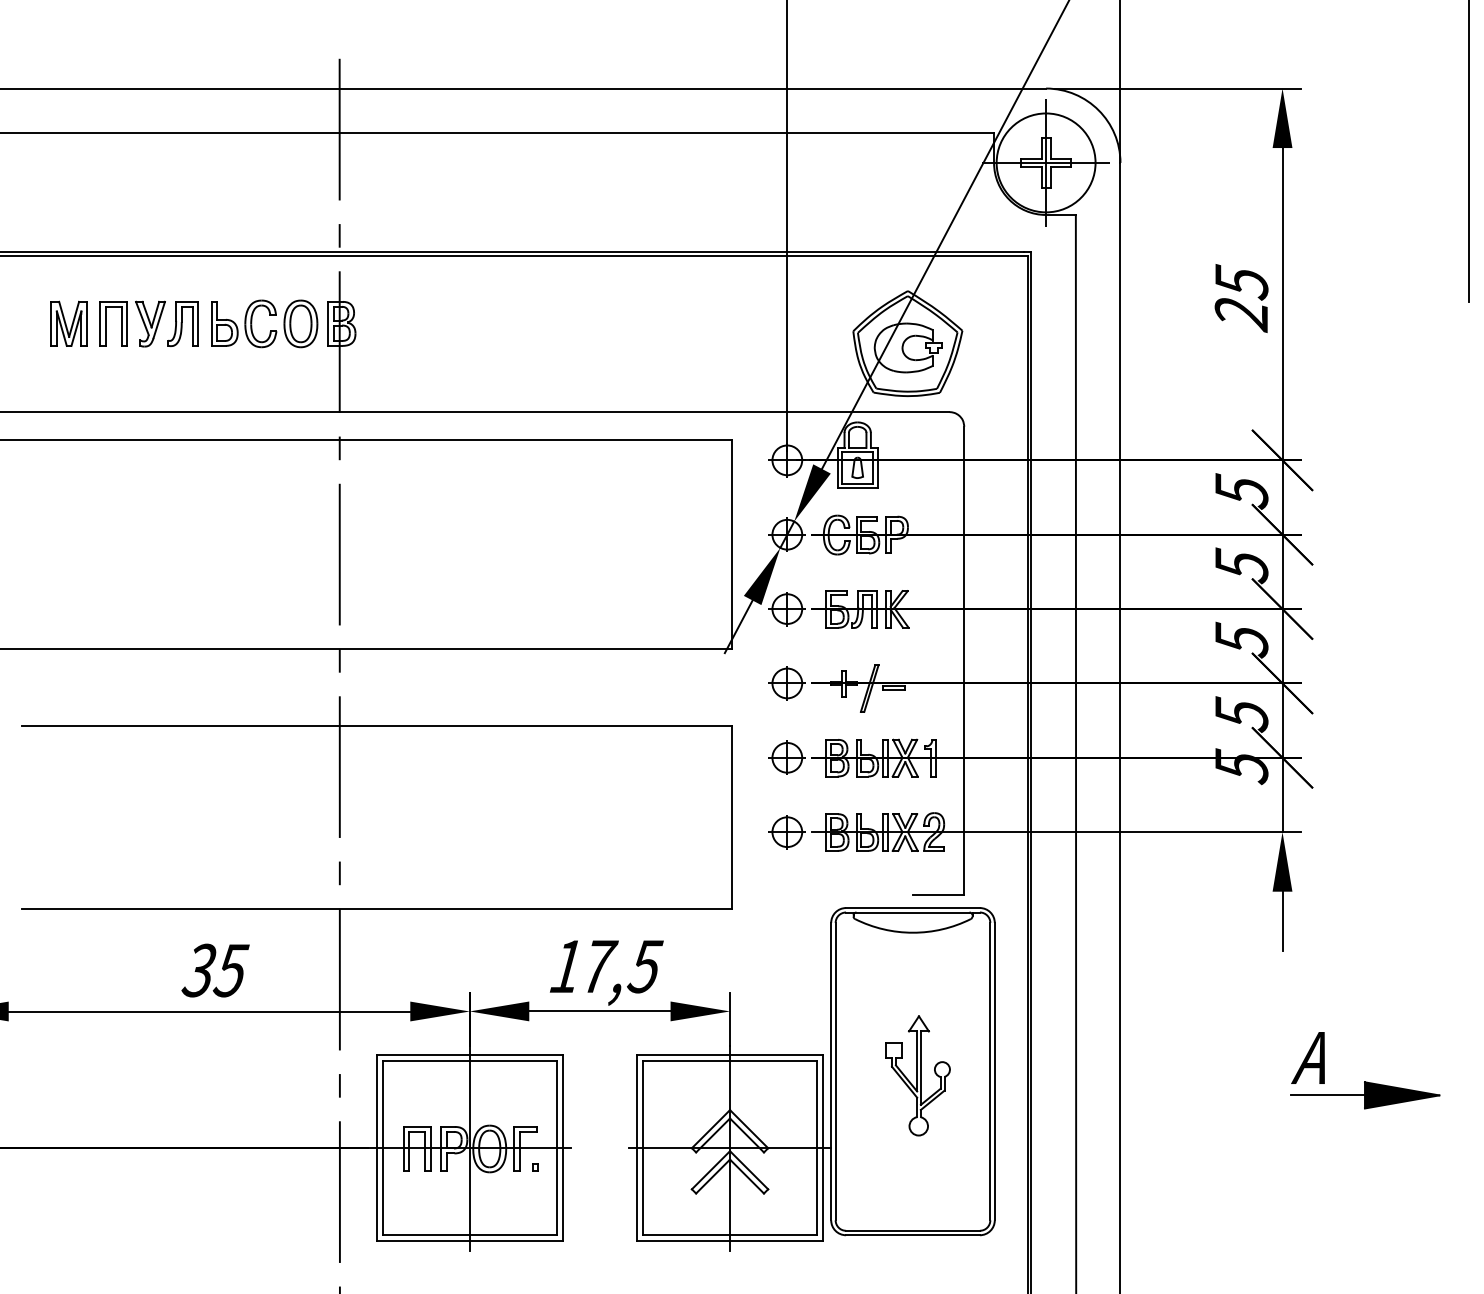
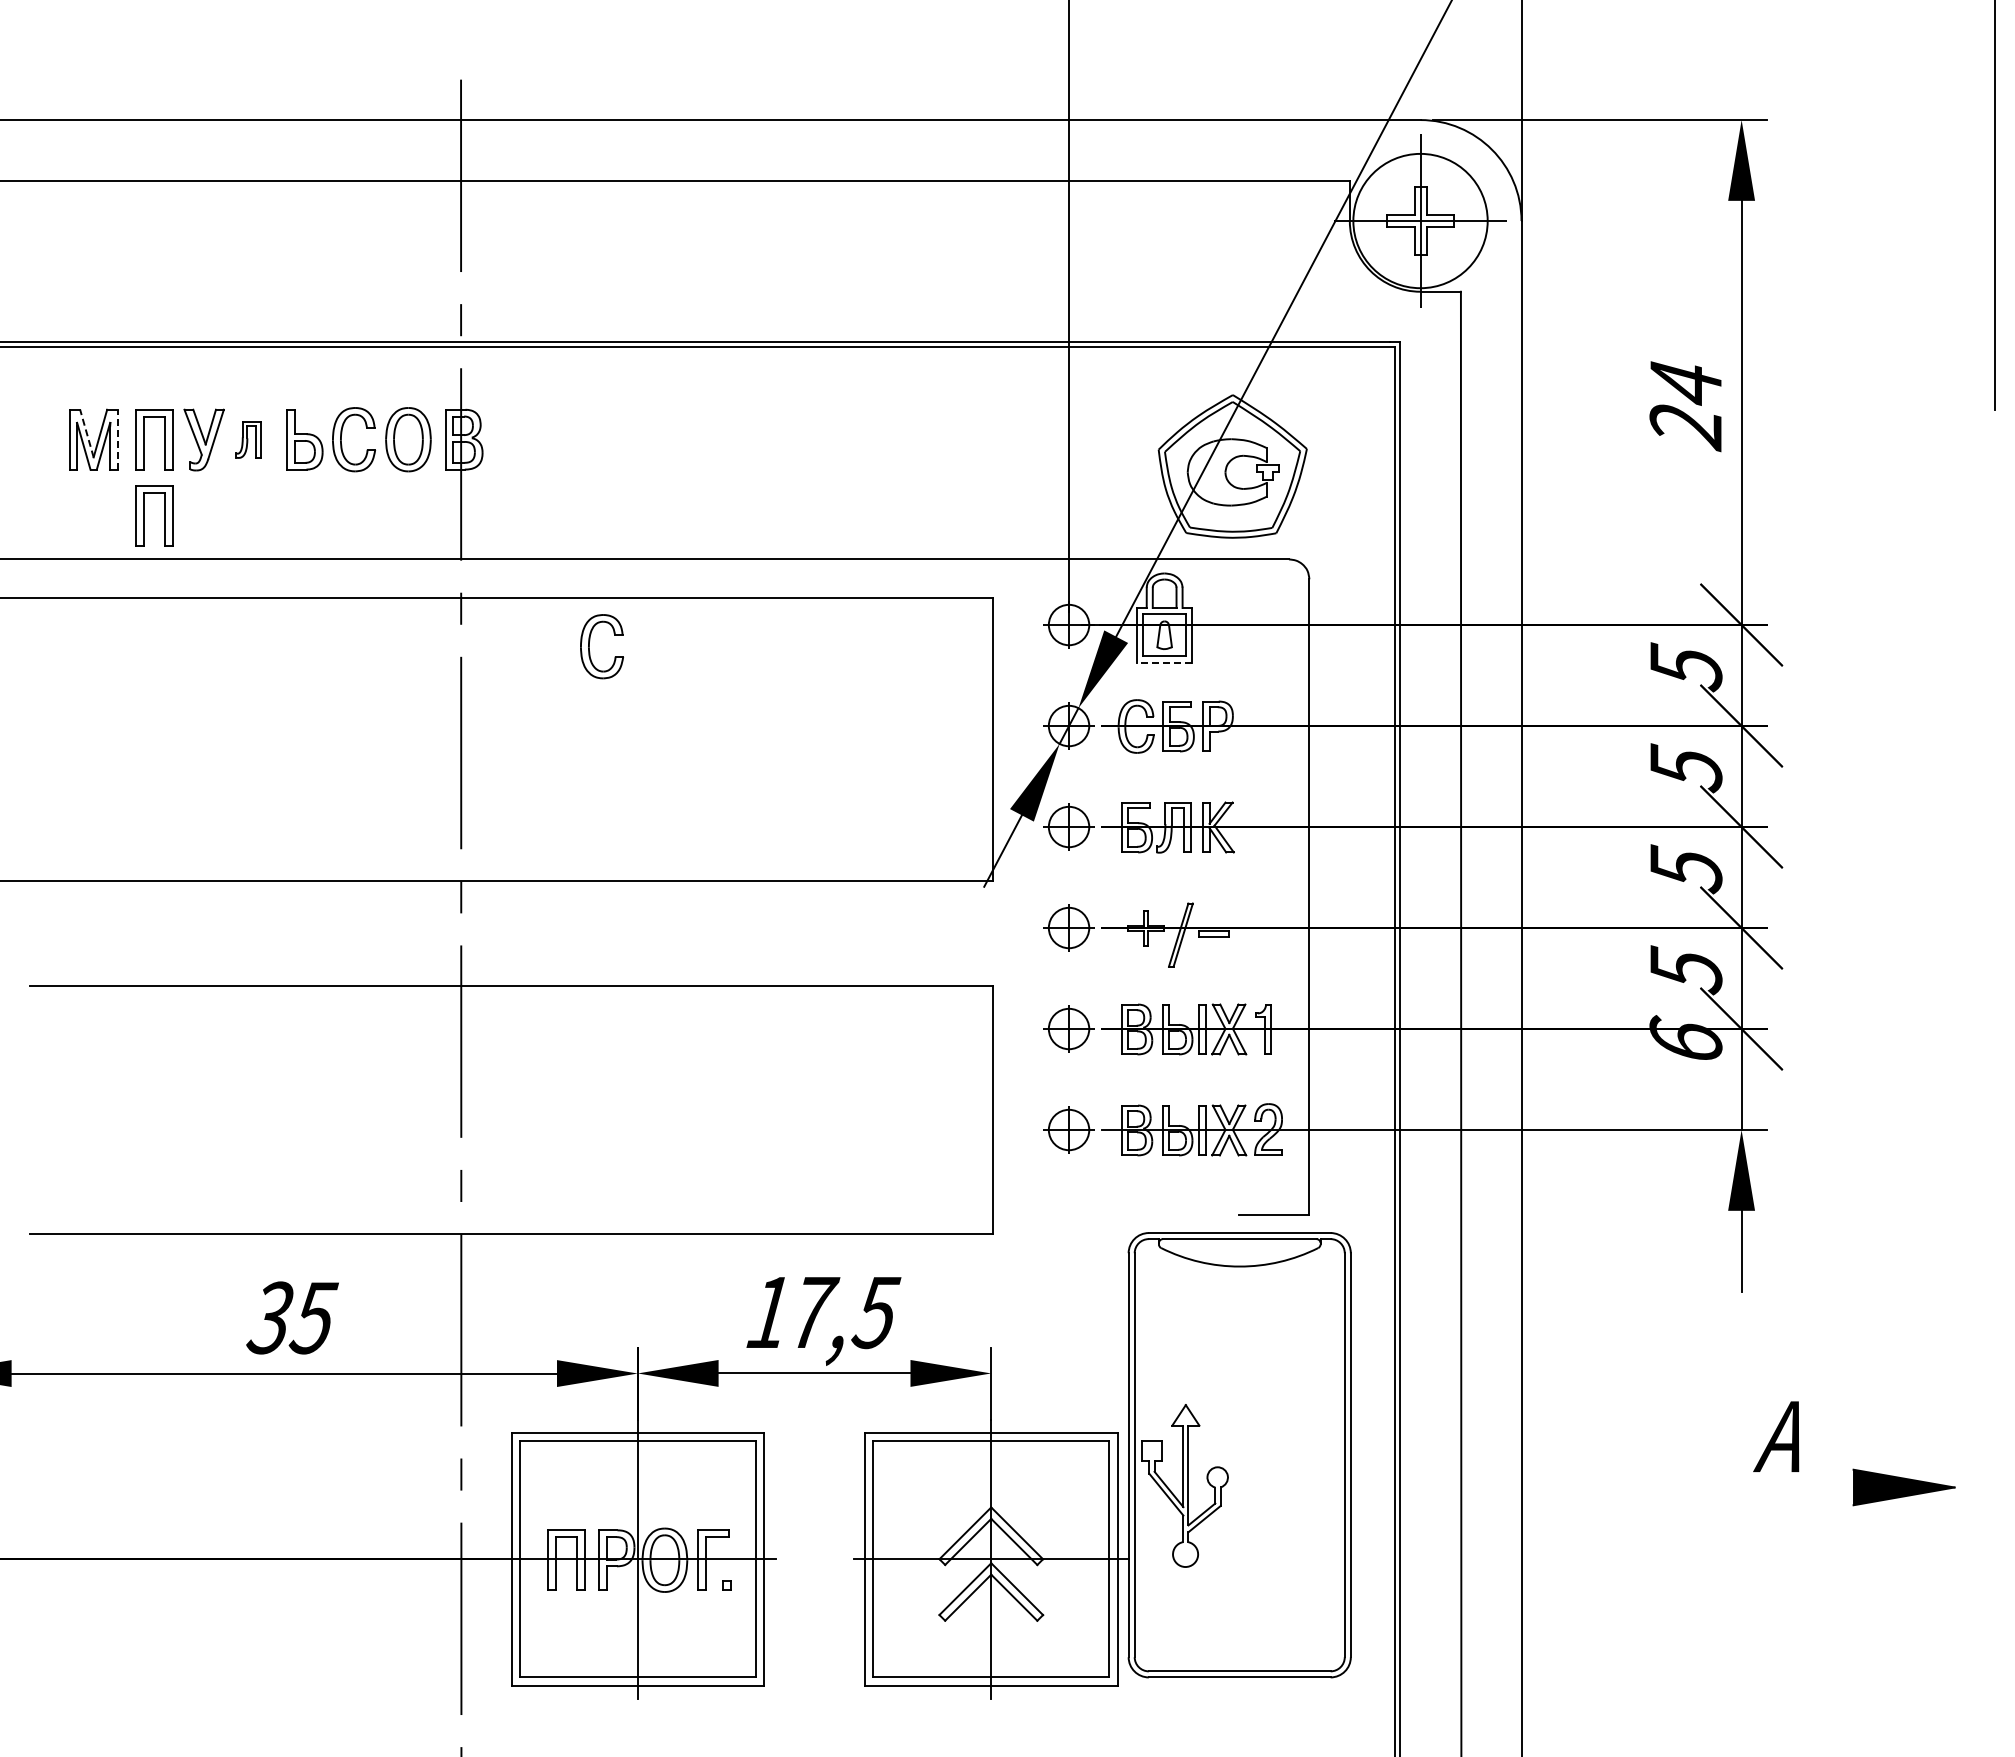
text: (1241, 282) -> (1686, 383), 25 -> 24
line: (63, 319) -> (86, 433), solid -> dashed
line: (86, 323) -> (117, 439), solid -> dashed
part: (183, 323) -> (248, 439), size x0.6
part: (106, 379) -> (144, 515), added
part: (434, 476) -> (589, 646), added
line: (857, 487) -> (1164, 662), solid -> dashed
text: (1241, 766) -> (1685, 1040), 5 -> 6
part: (917, 1075) -> (1184, 1485), moved
line: (1327, 1095) -> (1802, 1487), removed

